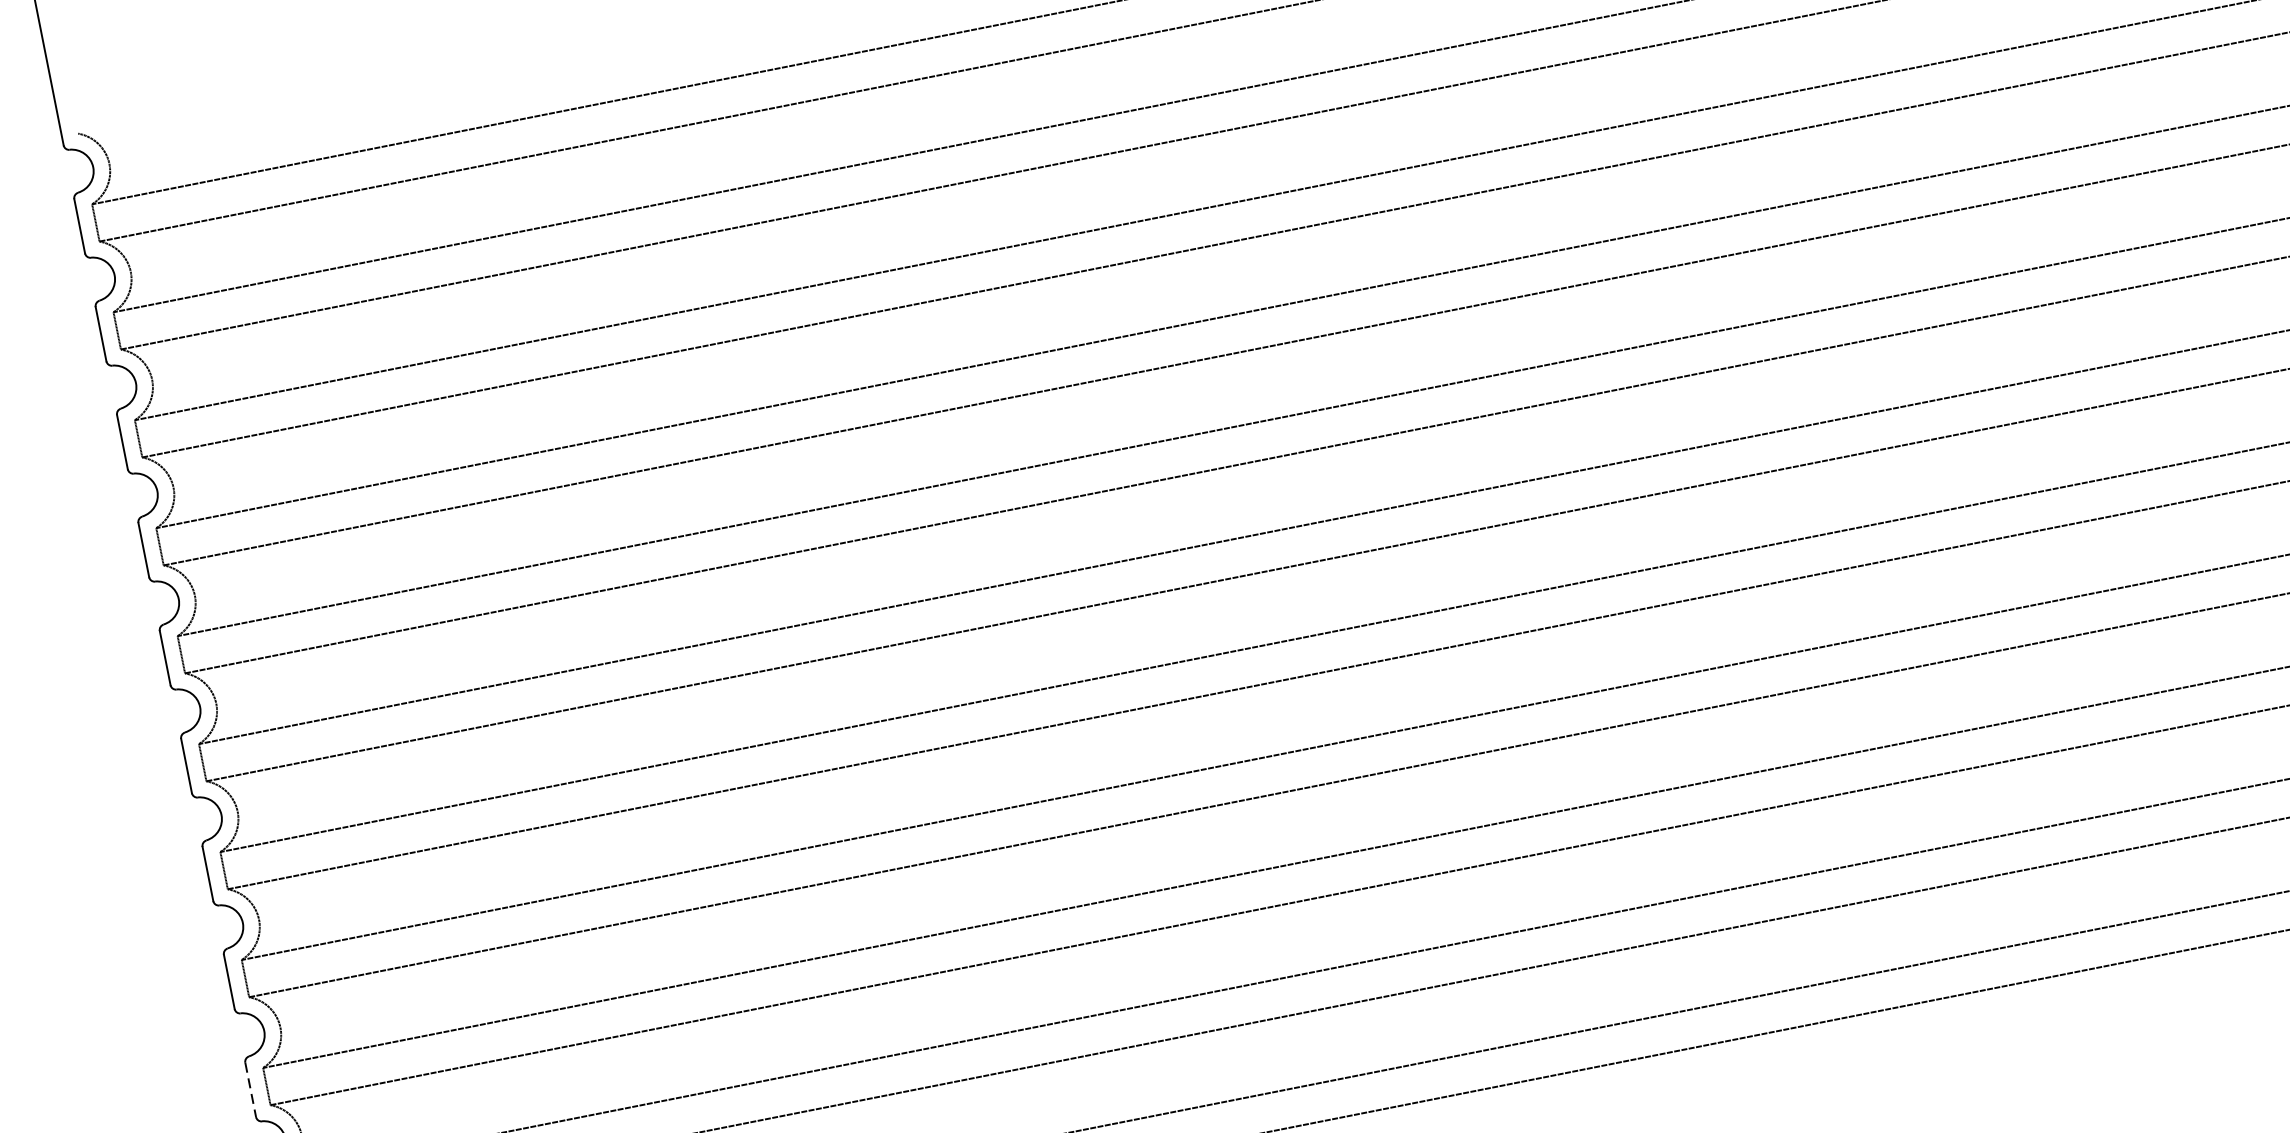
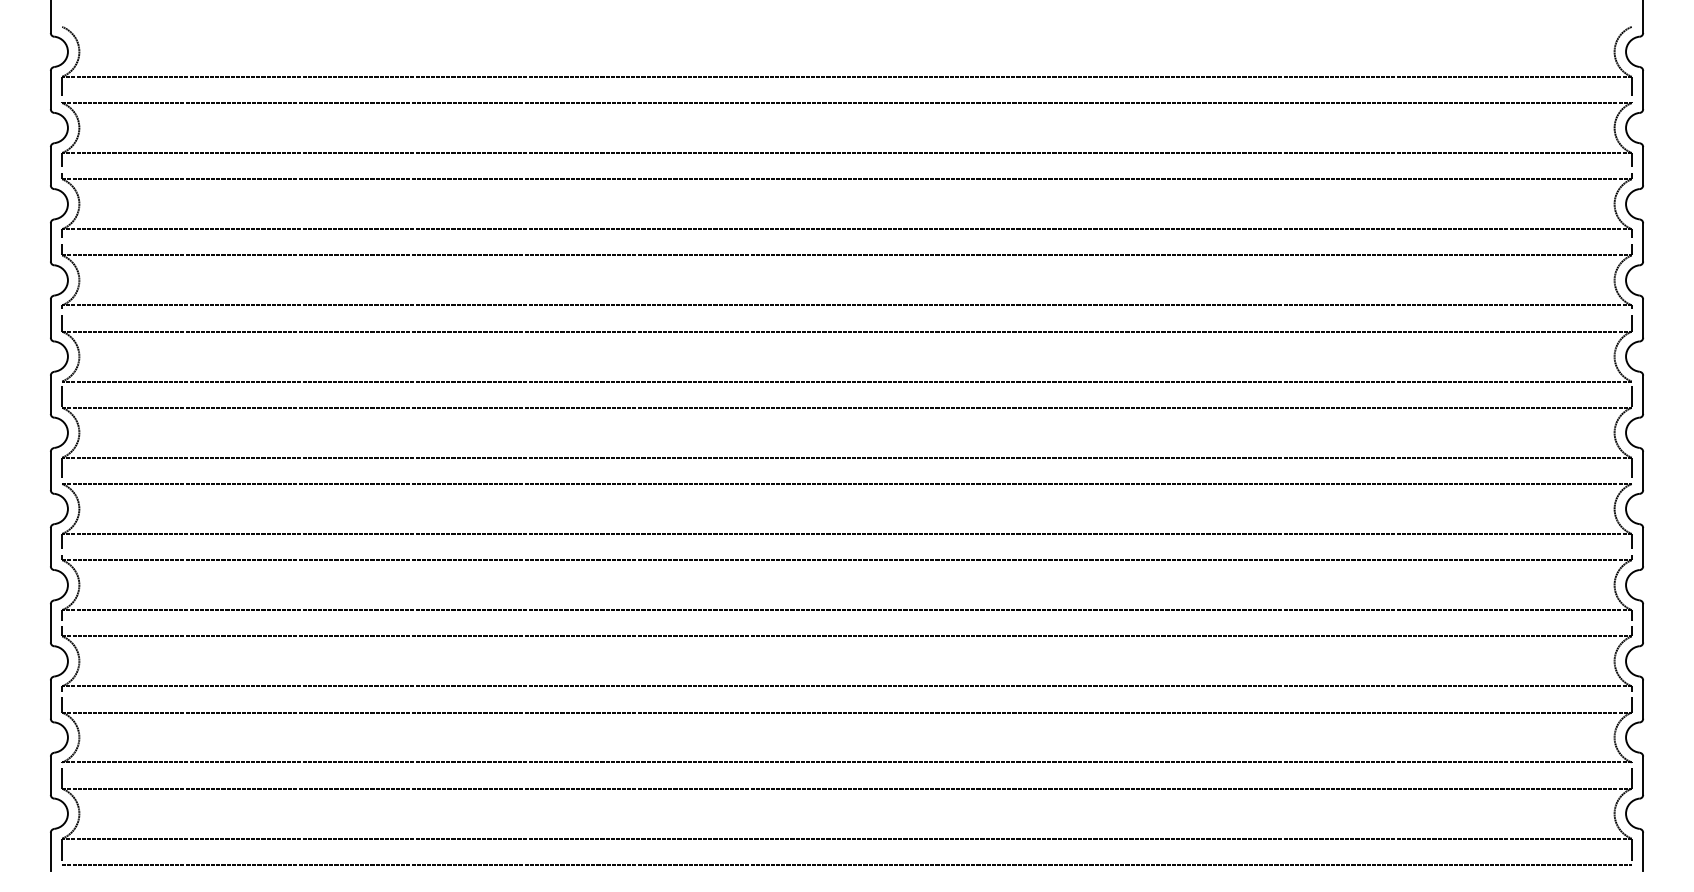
line: (250, 1091) -> (50, 700), dashed -> solid

